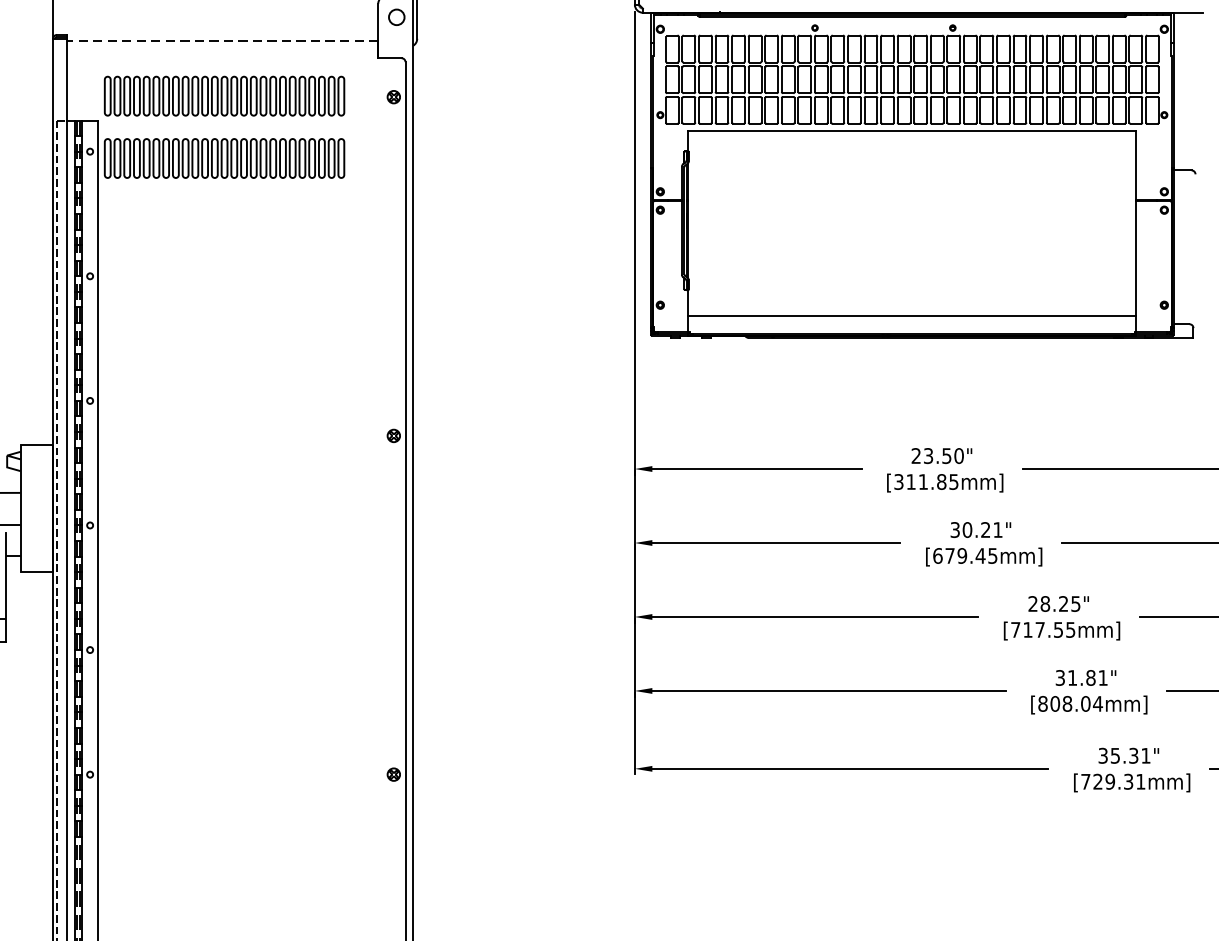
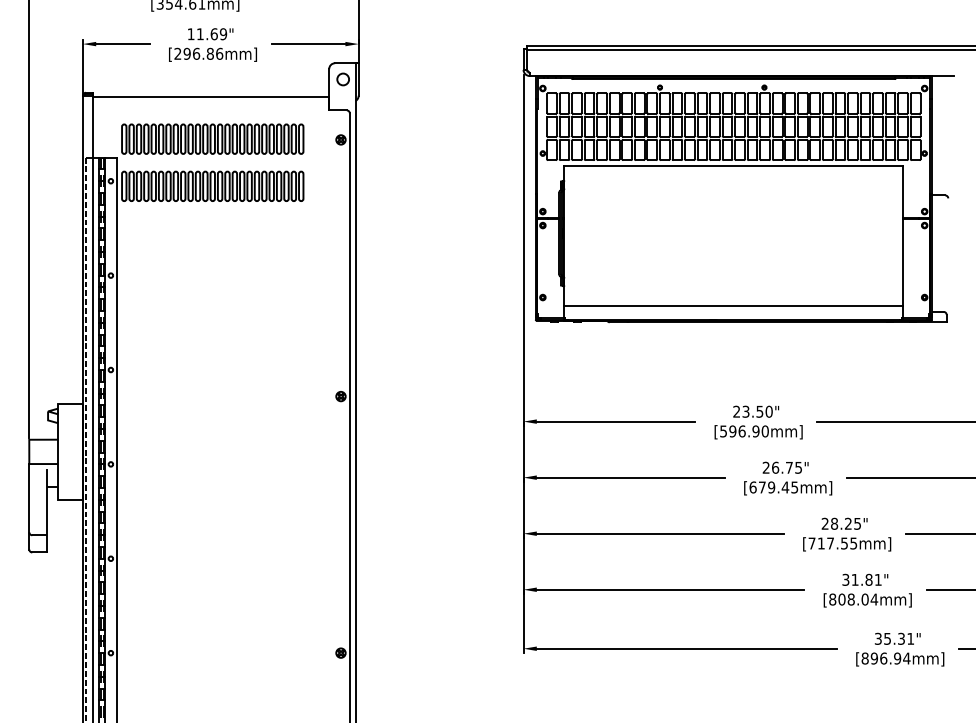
line: (222, 41) -> (211, 97), dashed -> solid
text: (926, 482) -> (744, 431), [311.85mm] -> [596.90mm]
text: (975, 529) -> (781, 467), 30.21" -> 26.75"
text: (1112, 781) -> (885, 658), [729.31mm] -> [896.94mm]

